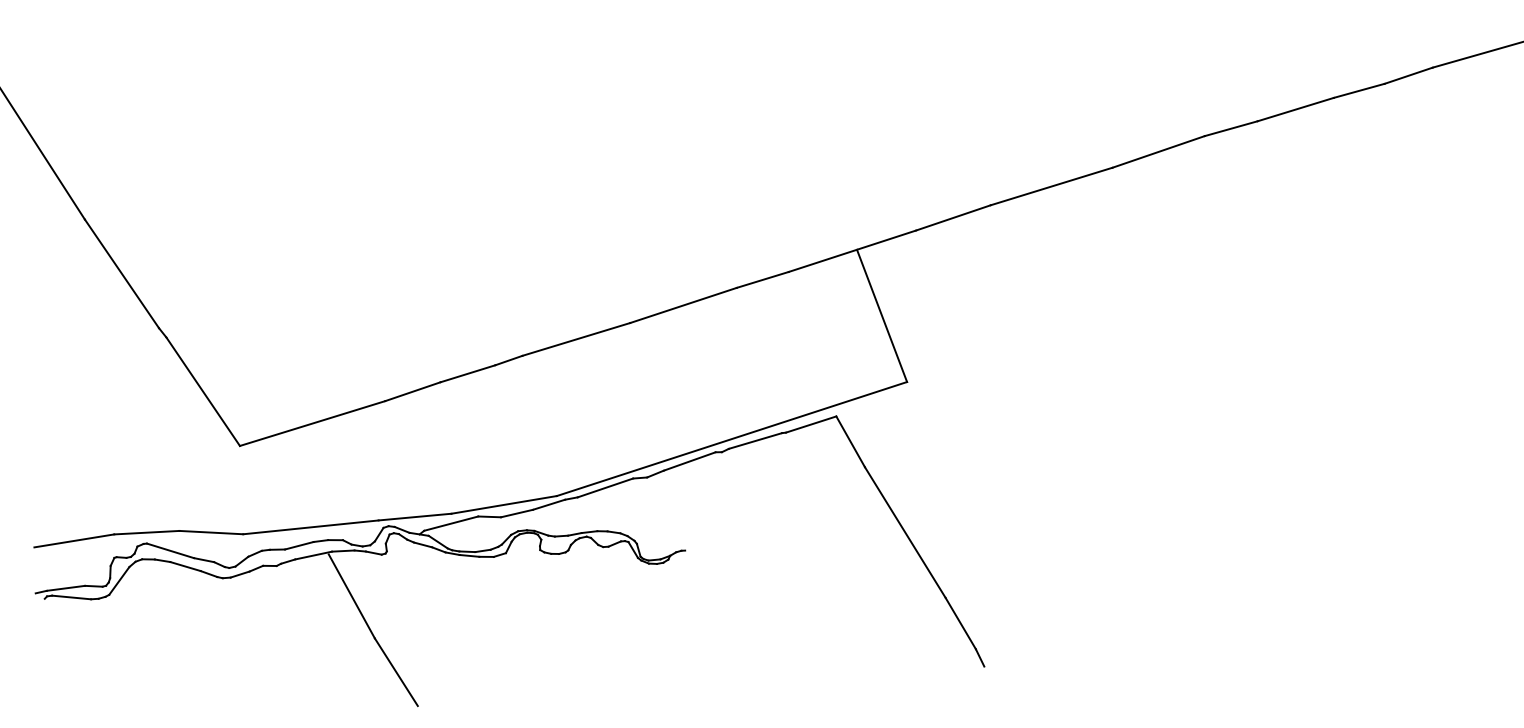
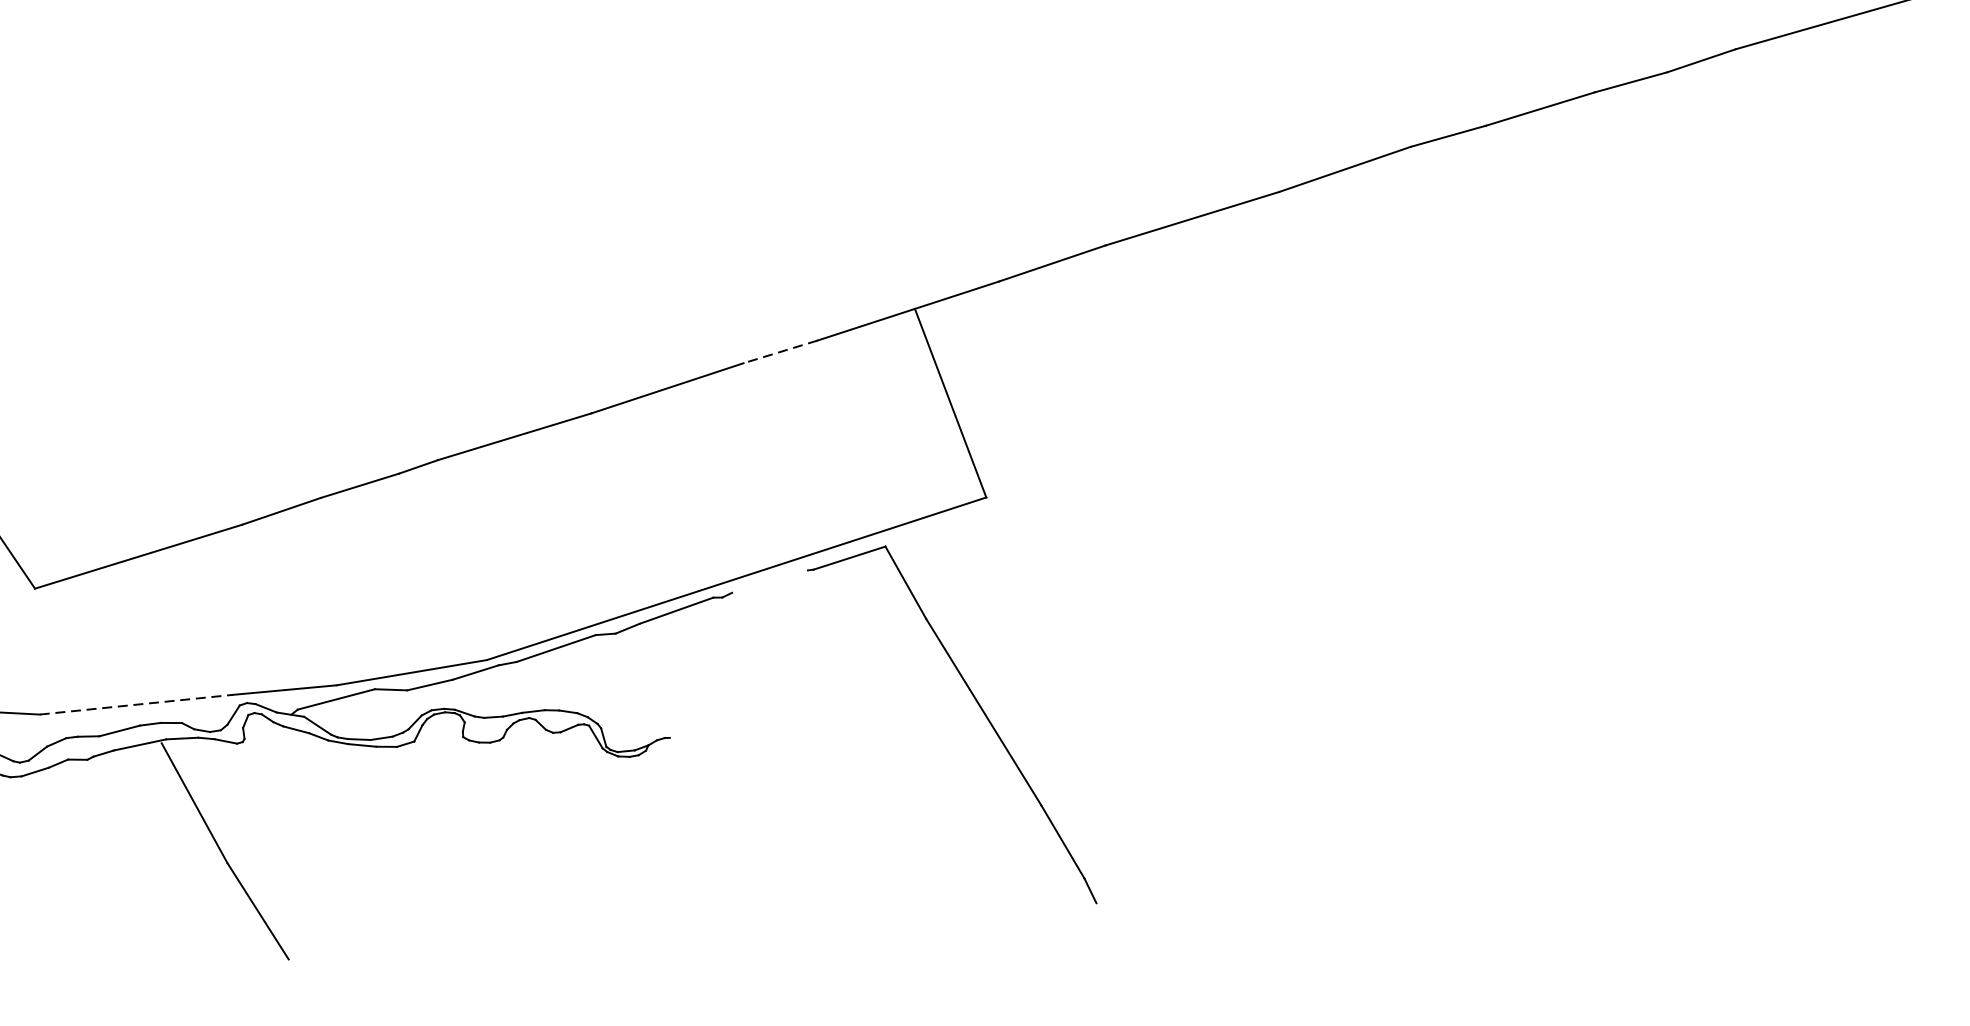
line: (762, 280) -> (780, 352), solid -> dashed
line: (755, 440) -> (770, 580), removed
line: (311, 527) -> (137, 704), solid -> dashed

